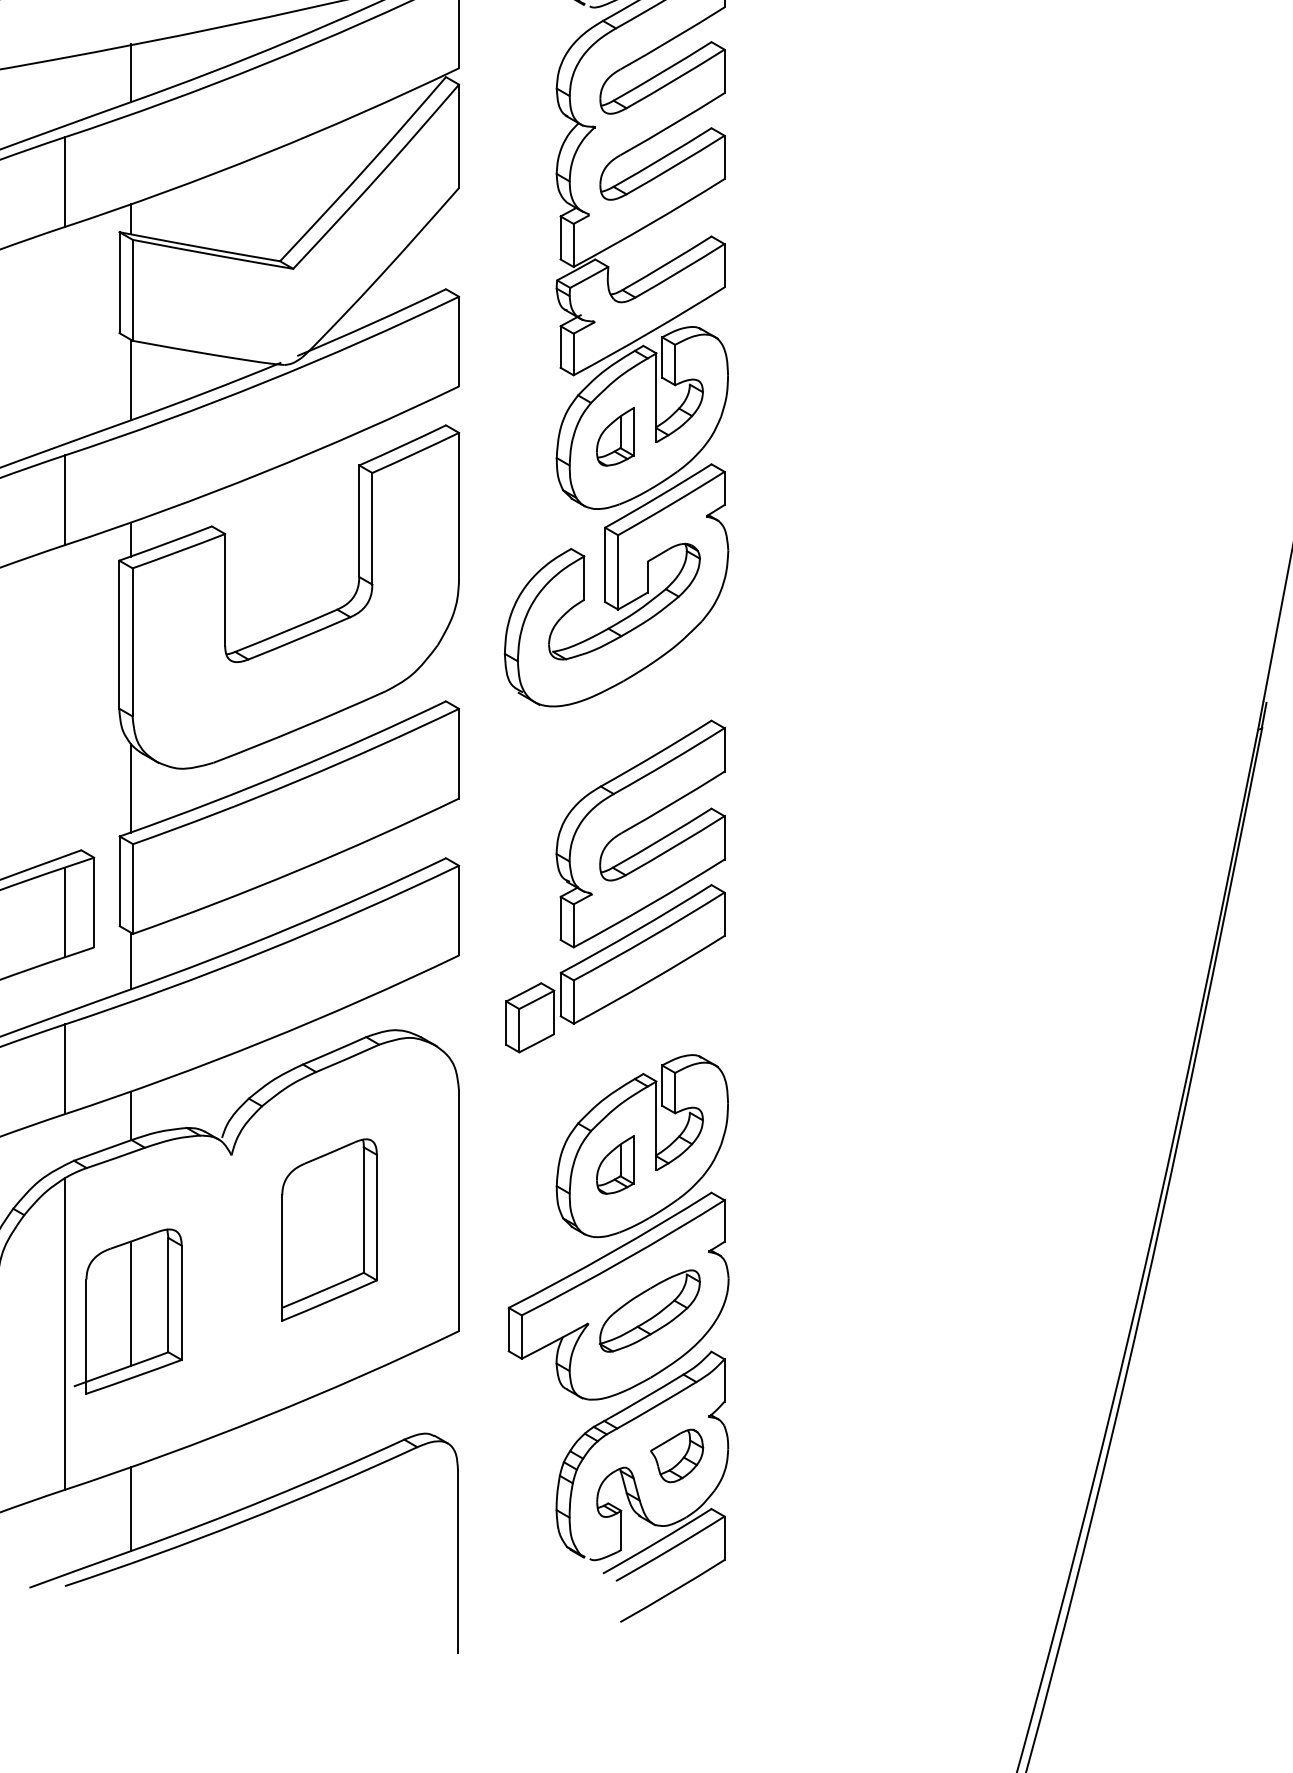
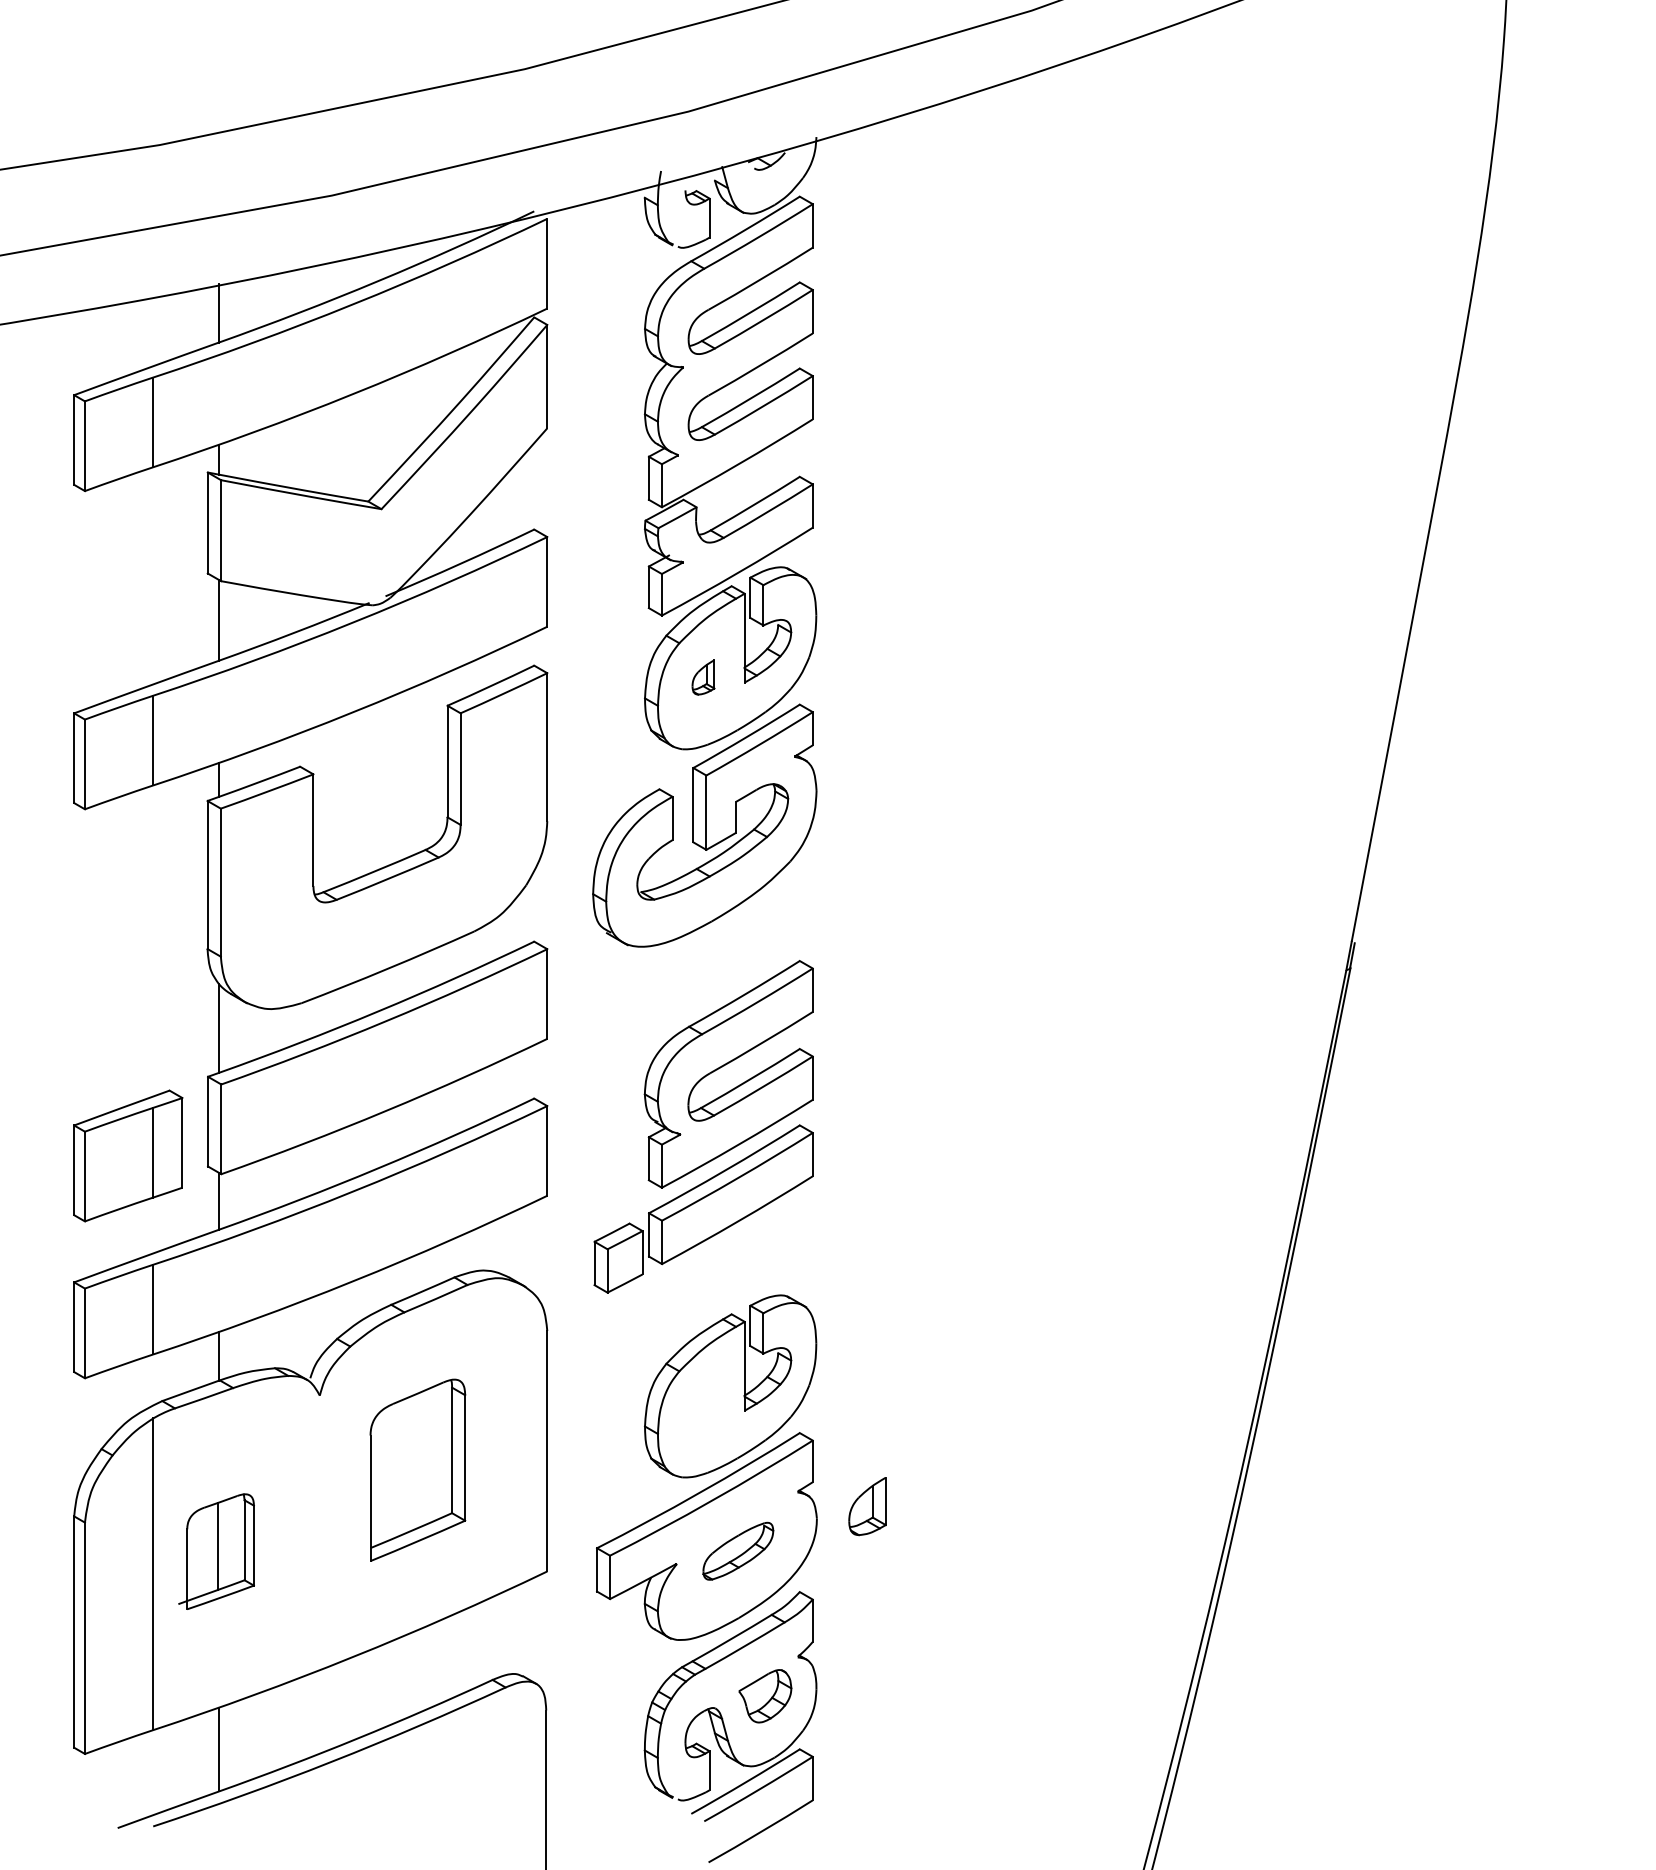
part: (615, 437) -> (703, 677), size x0.6
part: (615, 1165) -> (867, 1506), moved
part: (650, 1310) -> (738, 1550), size x0.7
part: (128, 1311) -> (216, 1551), size x0.7

